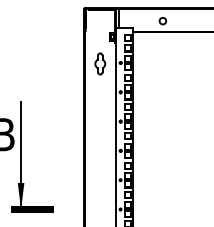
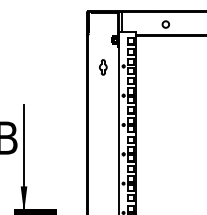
part: (100, 63) -> (103, 66), size x0.7

